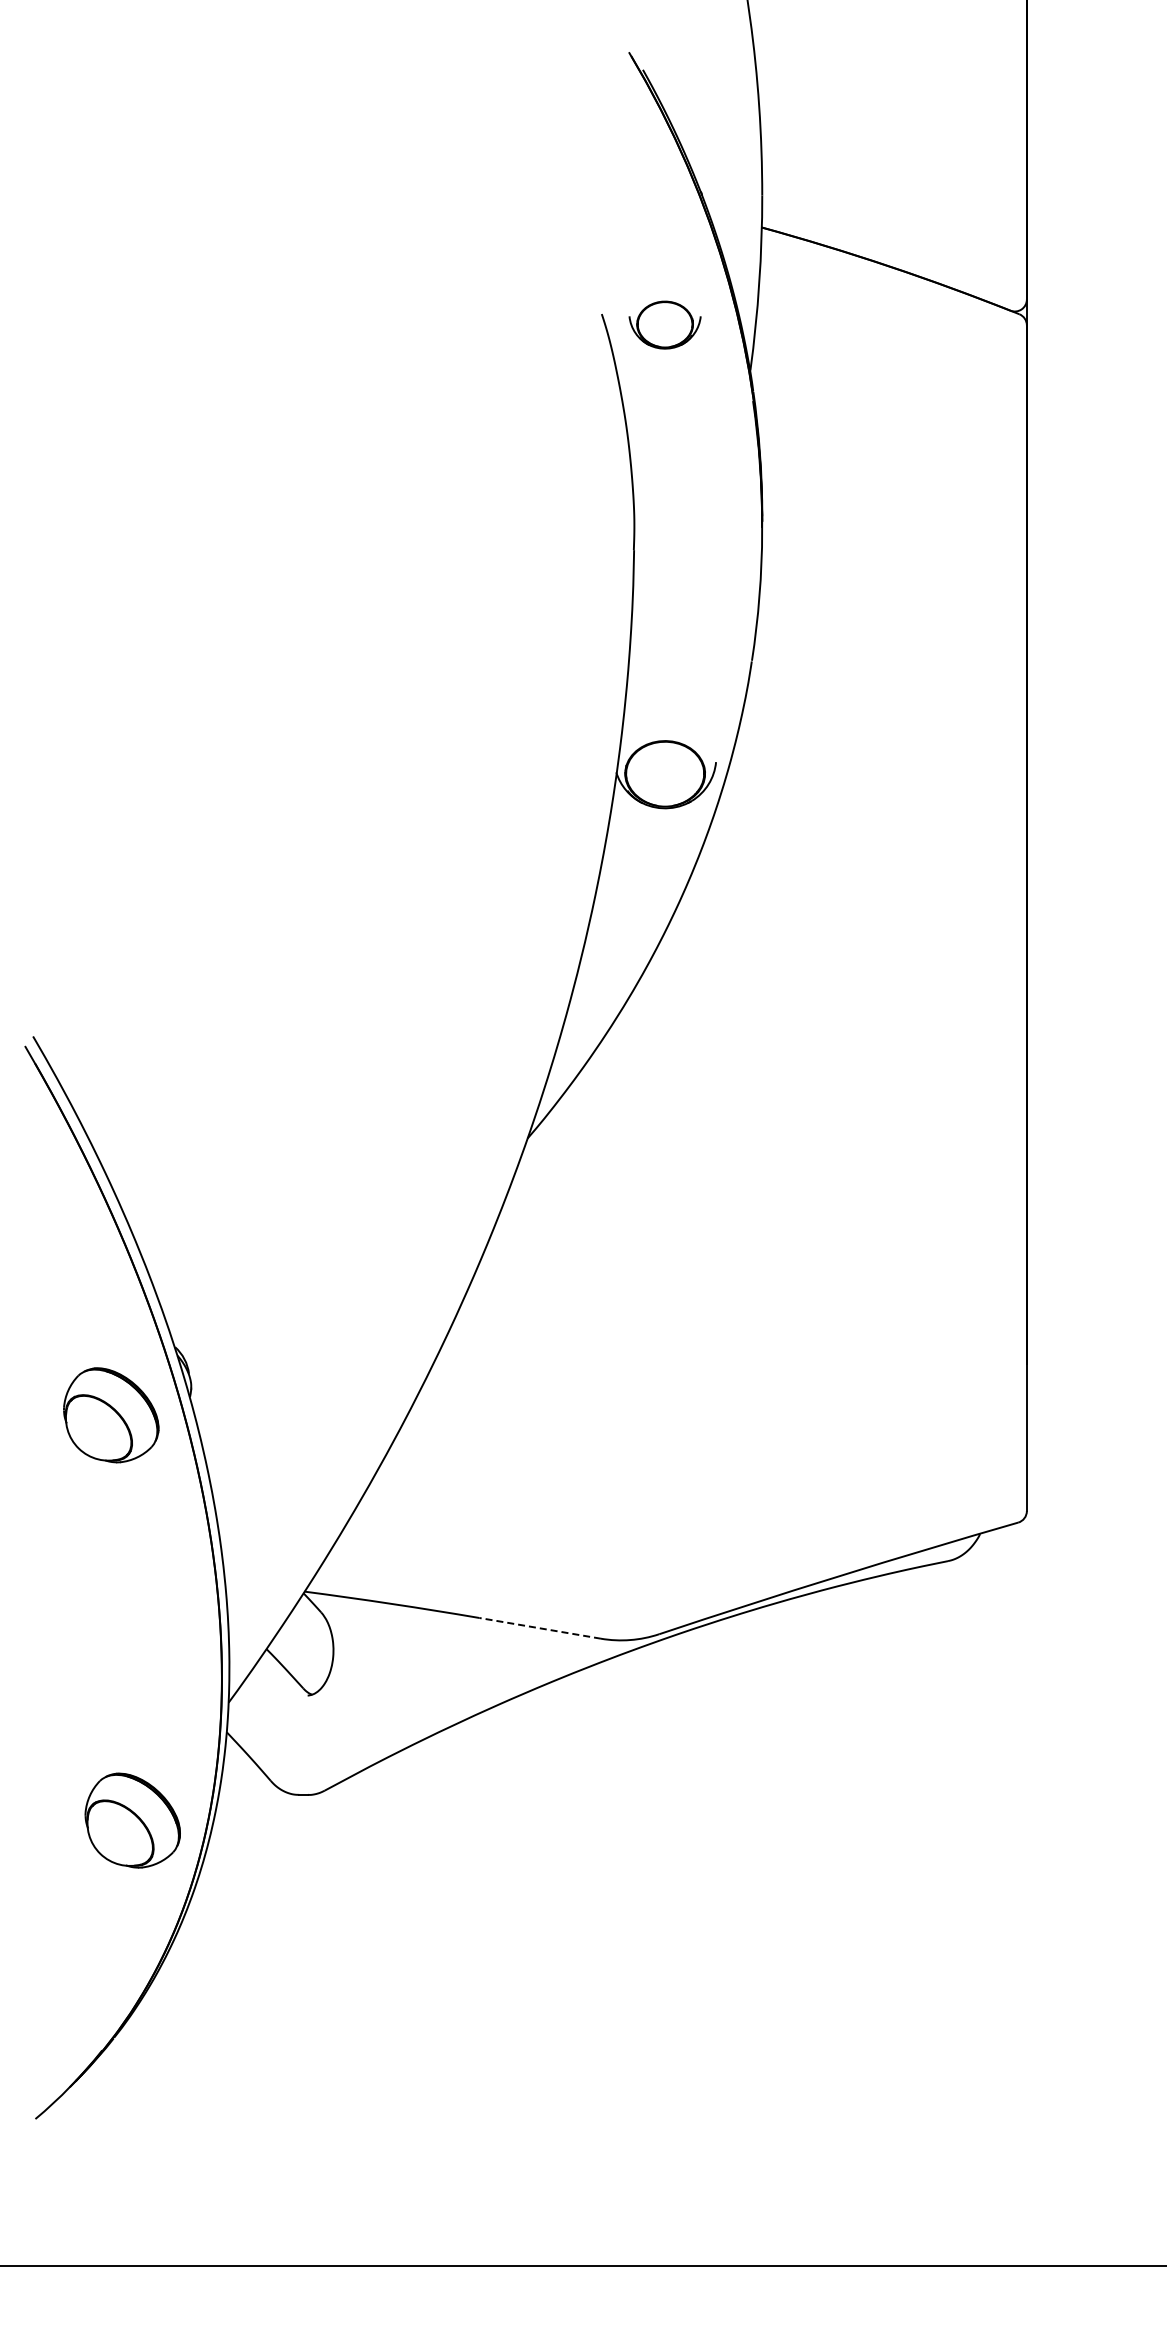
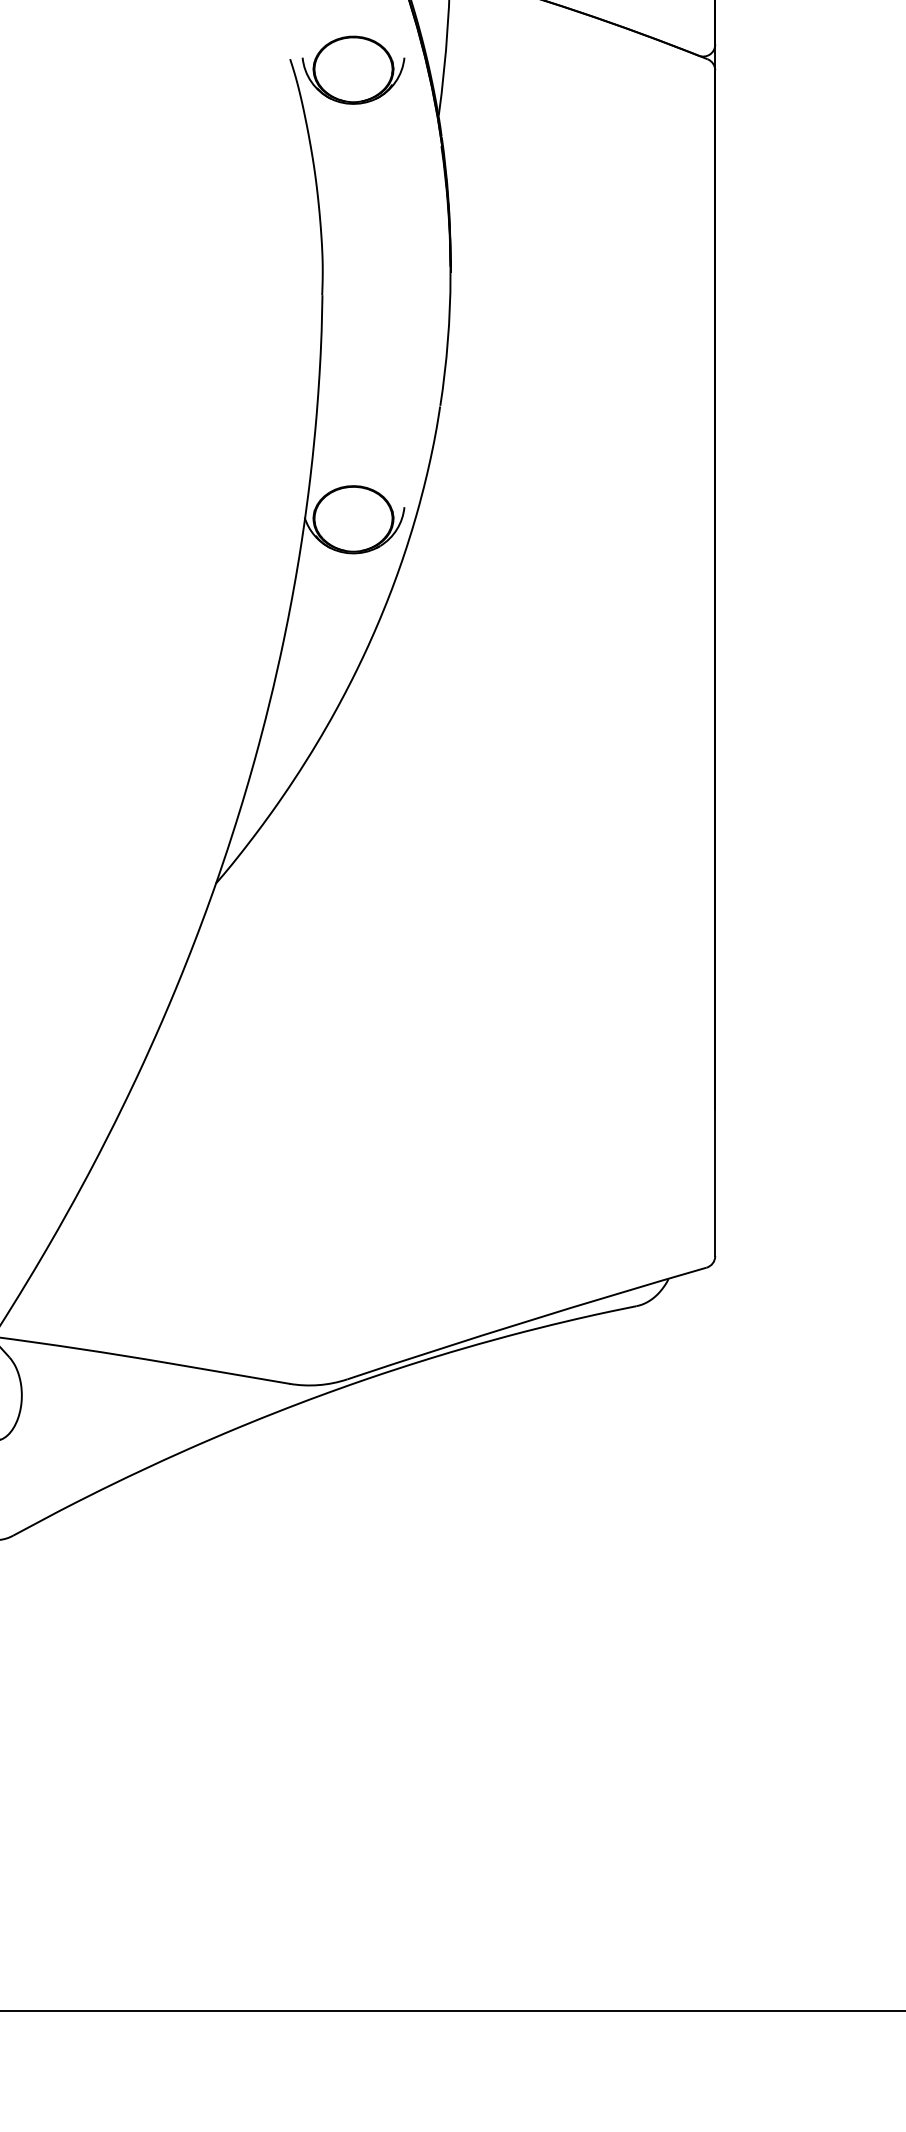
part: (664, 324) -> (352, 69), size x1.43
line: (540, 1628) -> (228, 1373), dashed -> solid

